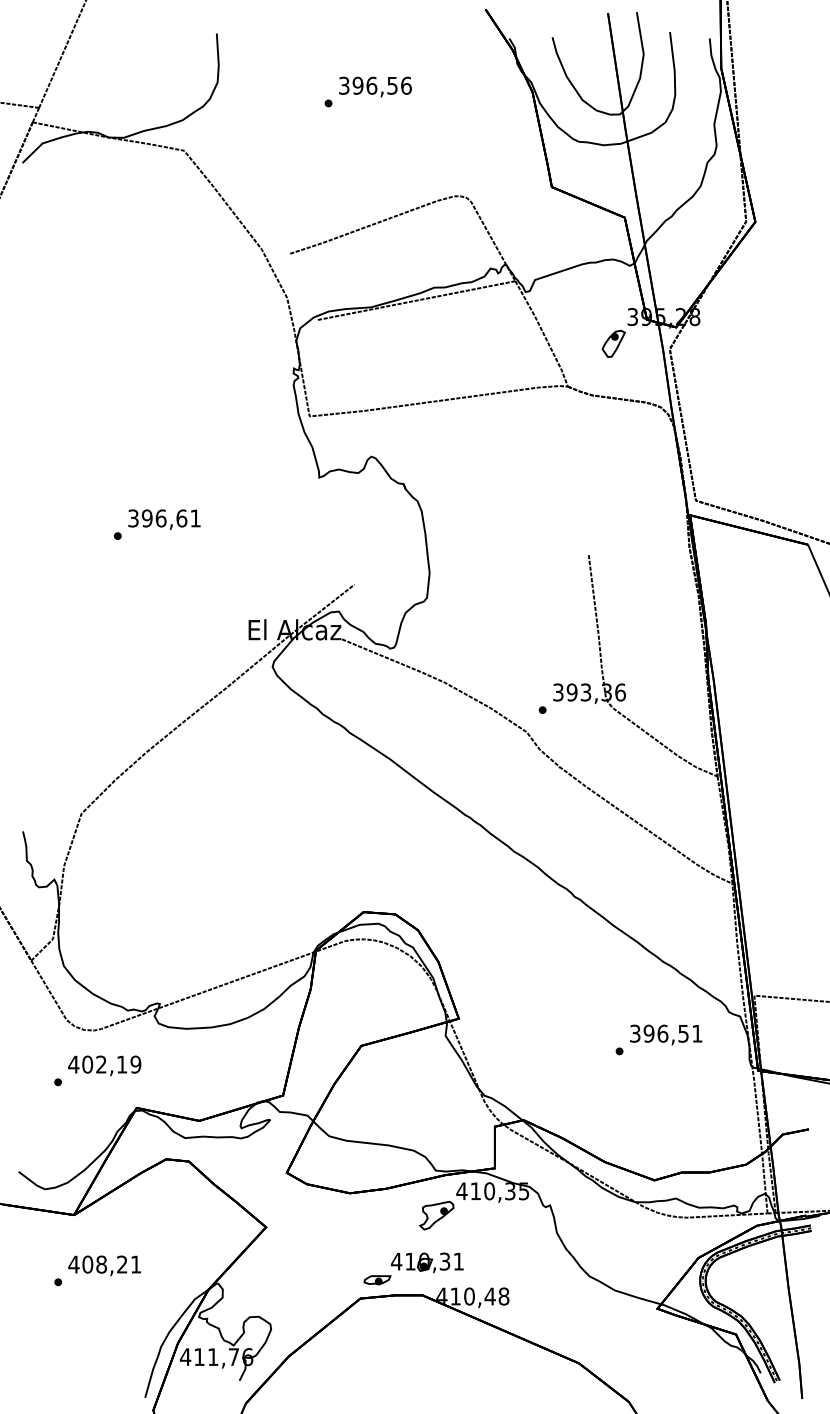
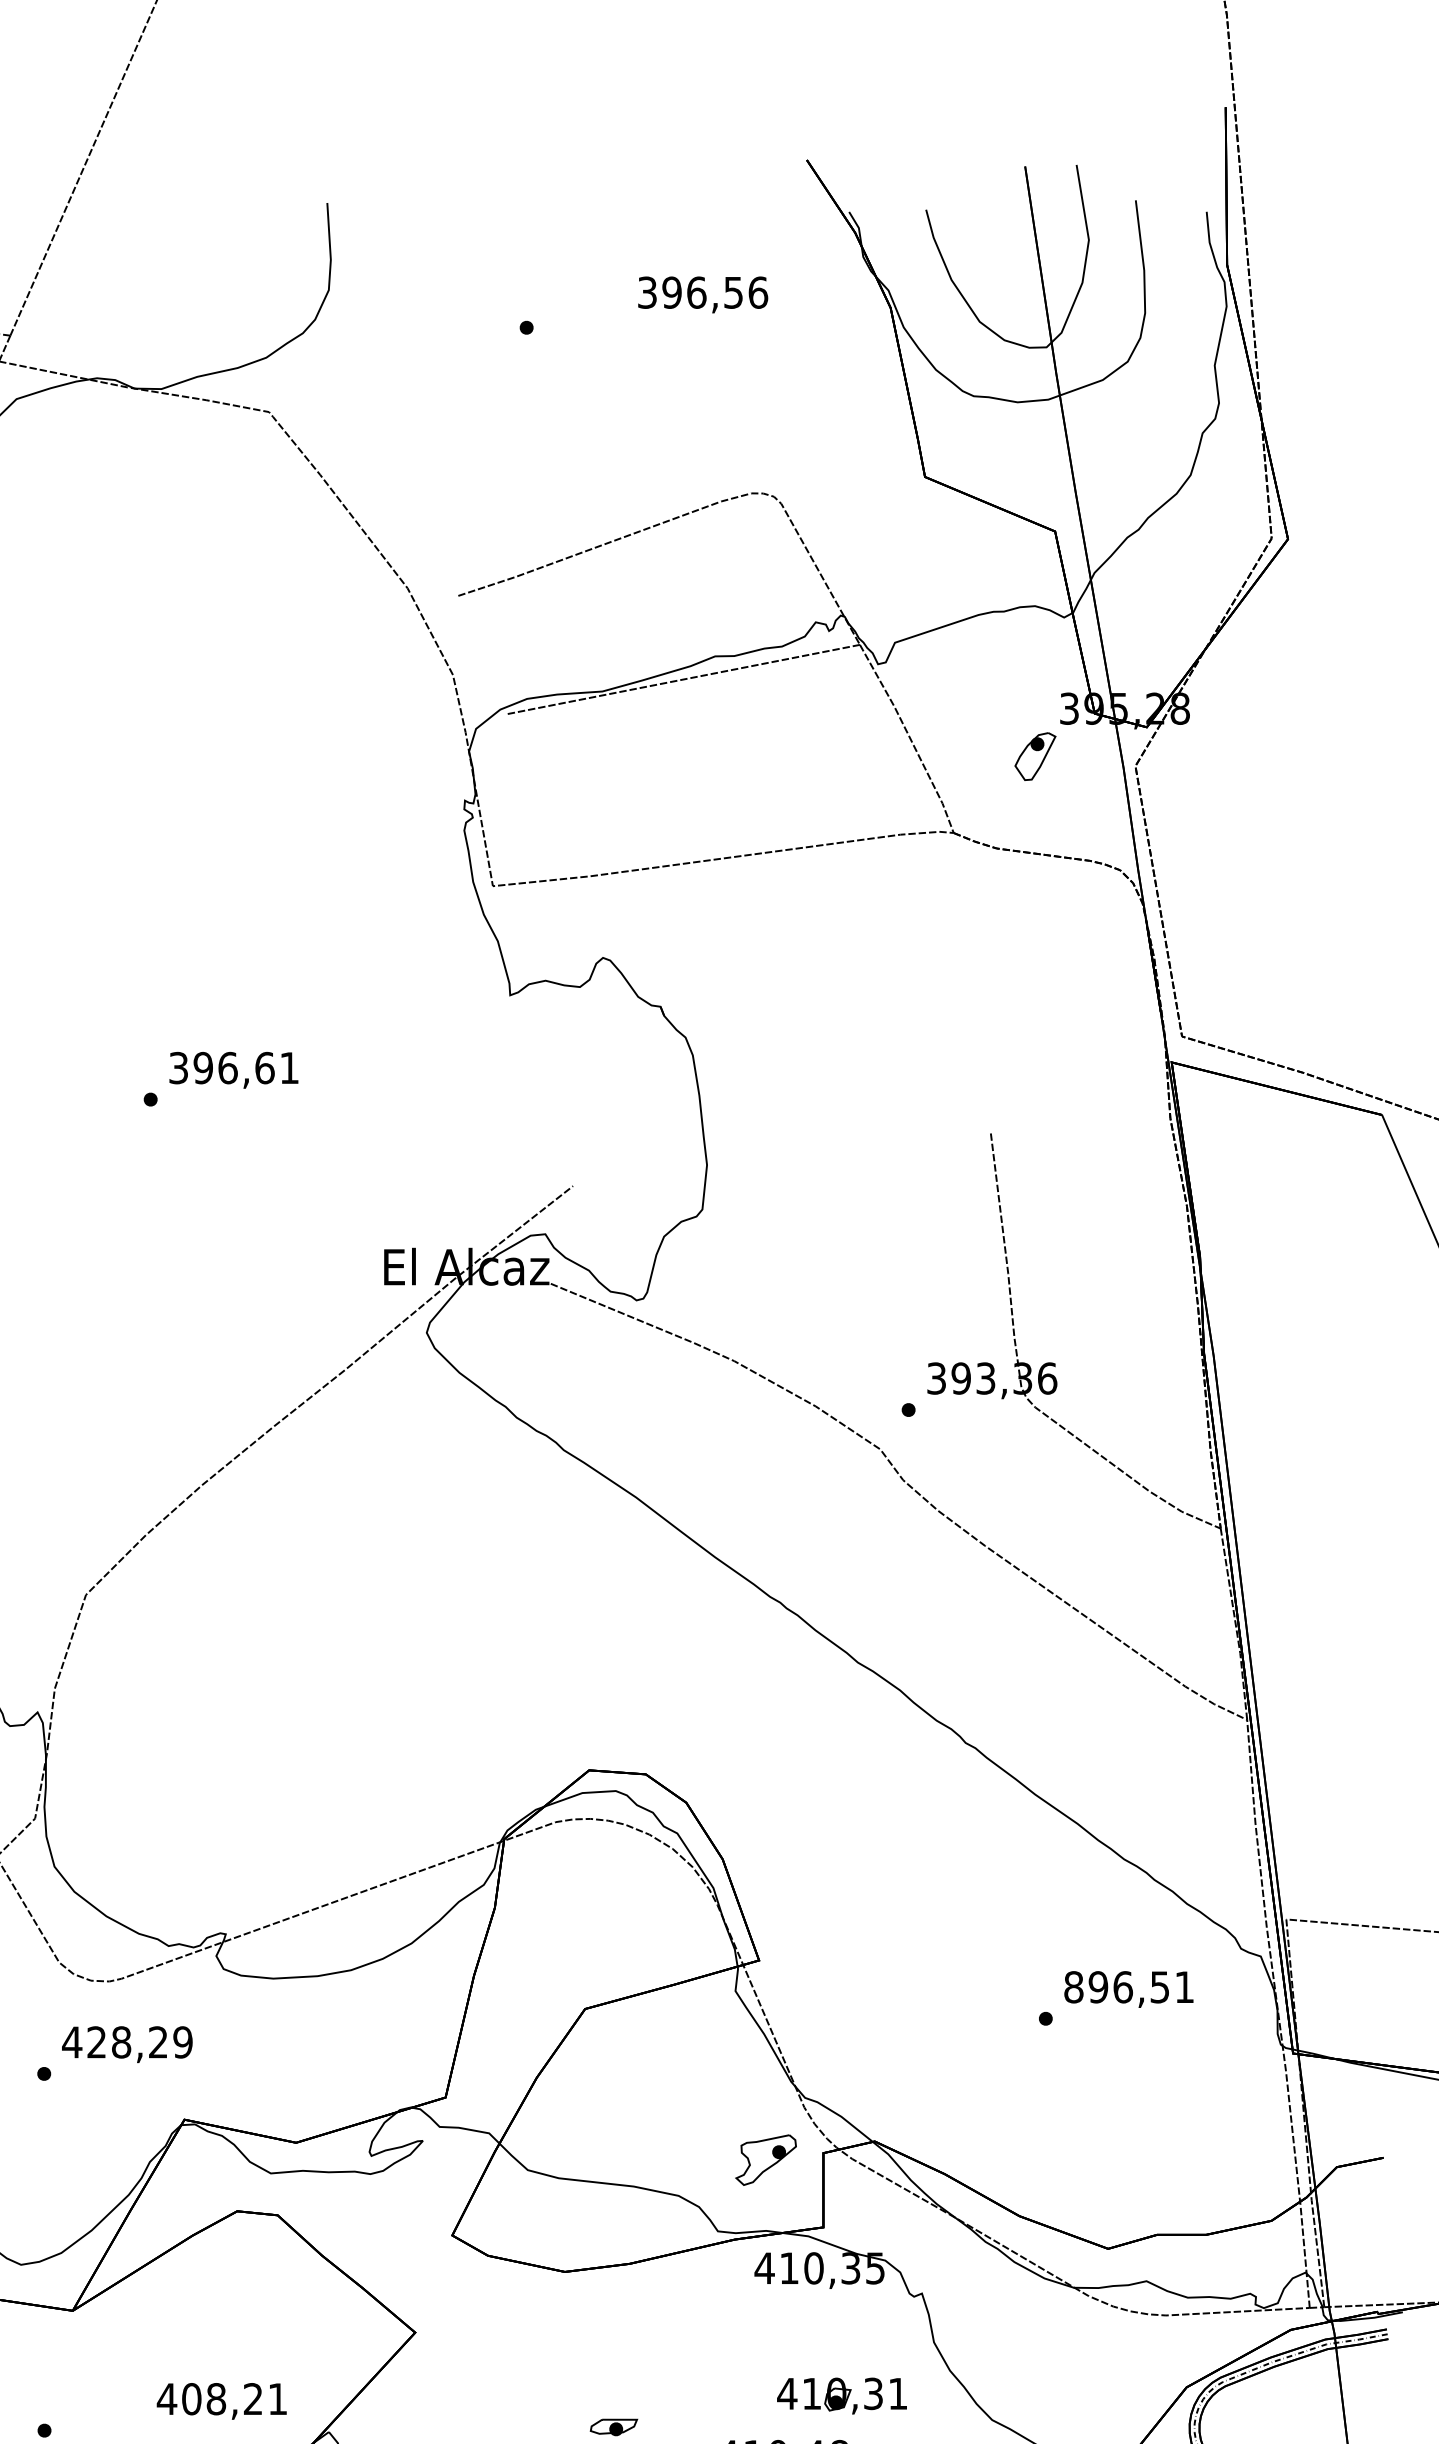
text: (375, 86) -> (703, 293), moved
text: (635, 1033) -> (1074, 1986), 396,51 -> 896,51
text: (104, 1064) -> (126, 2042), 402,19 -> 428,29
part: (436, 1215) -> (765, 2159), moved
part: (427, 1262) -> (842, 2395), moved
text: (104, 1265) -> (221, 2400), moved

